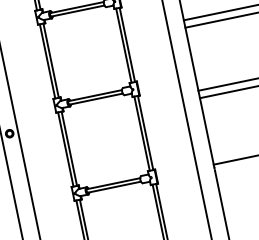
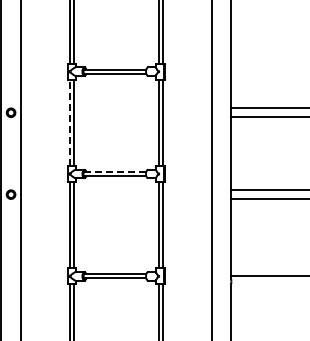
line: (47, 61) -> (69, 122), solid -> dashed
line: (95, 95) -> (115, 171), solid -> dashed

